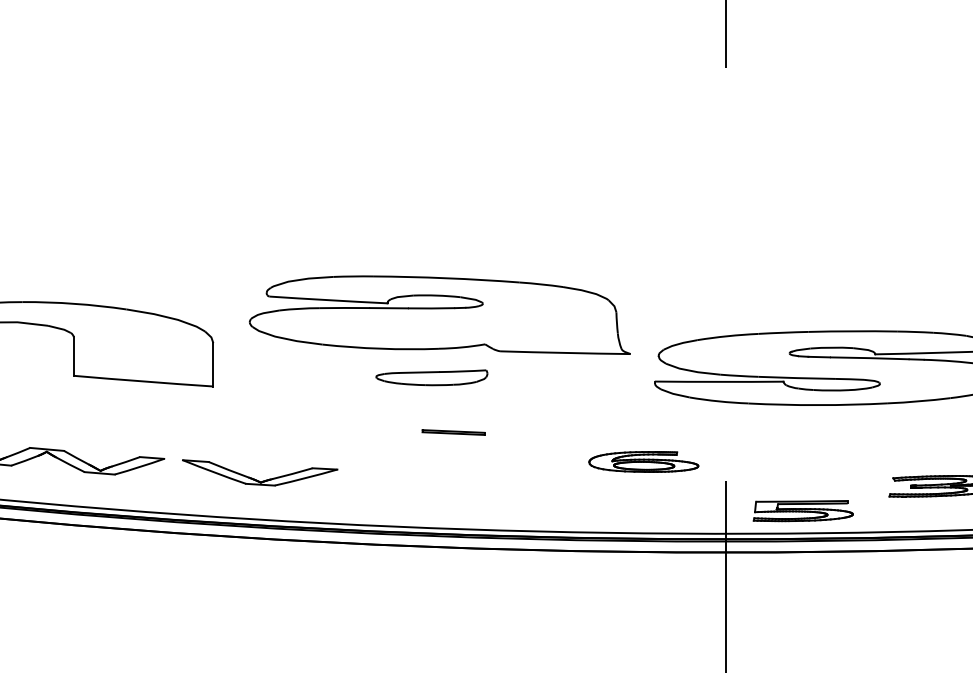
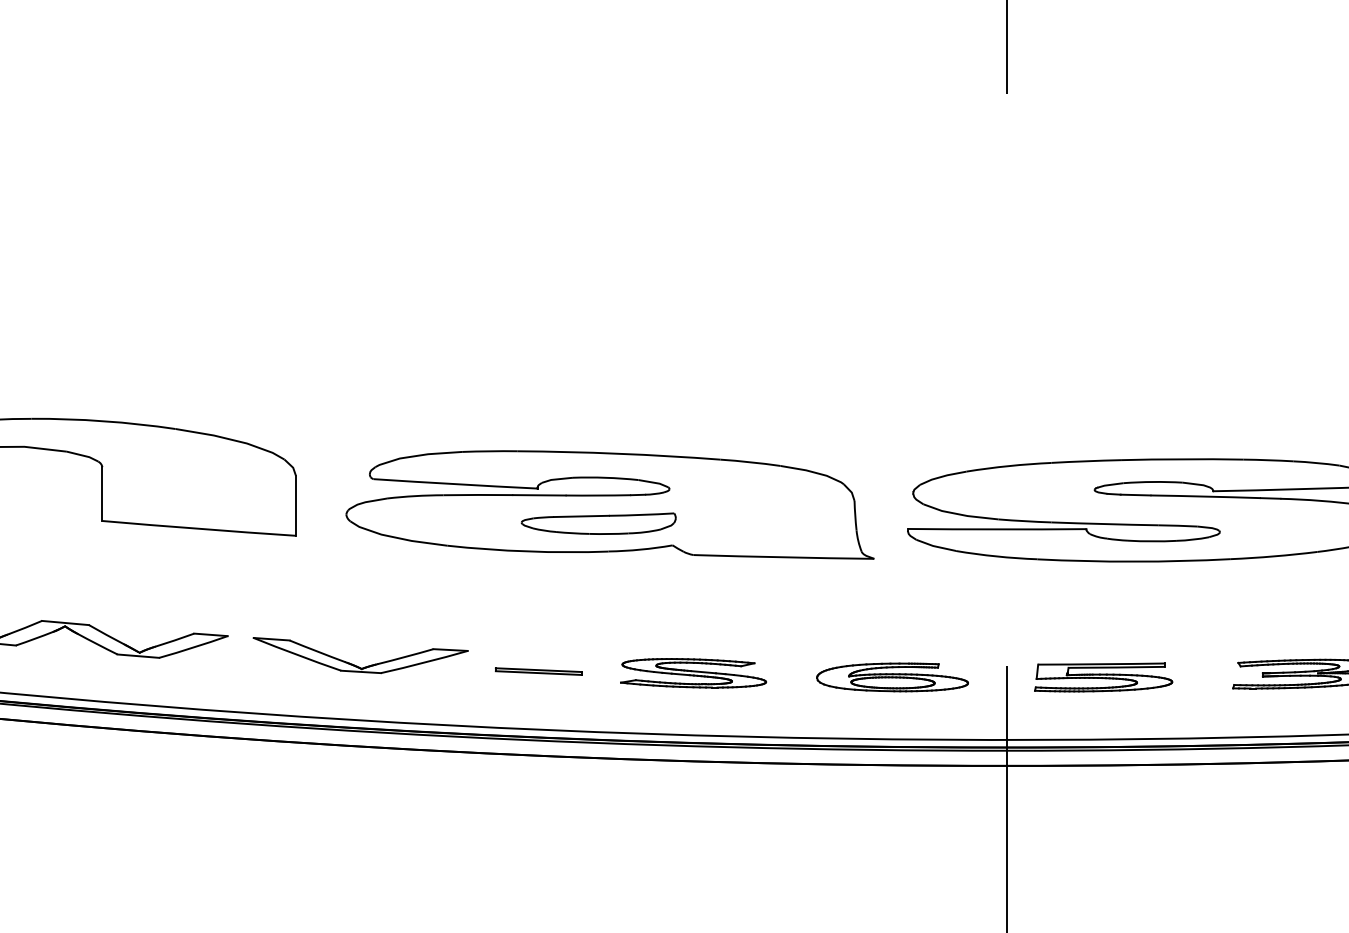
part: (439, 314) -> (609, 504), moved
part: (453, 432) -> (538, 671), moved
part: (643, 462) -> (892, 677), moved
part: (500, 485) -> (693, 673), added
part: (803, 511) -> (1103, 677), moved

